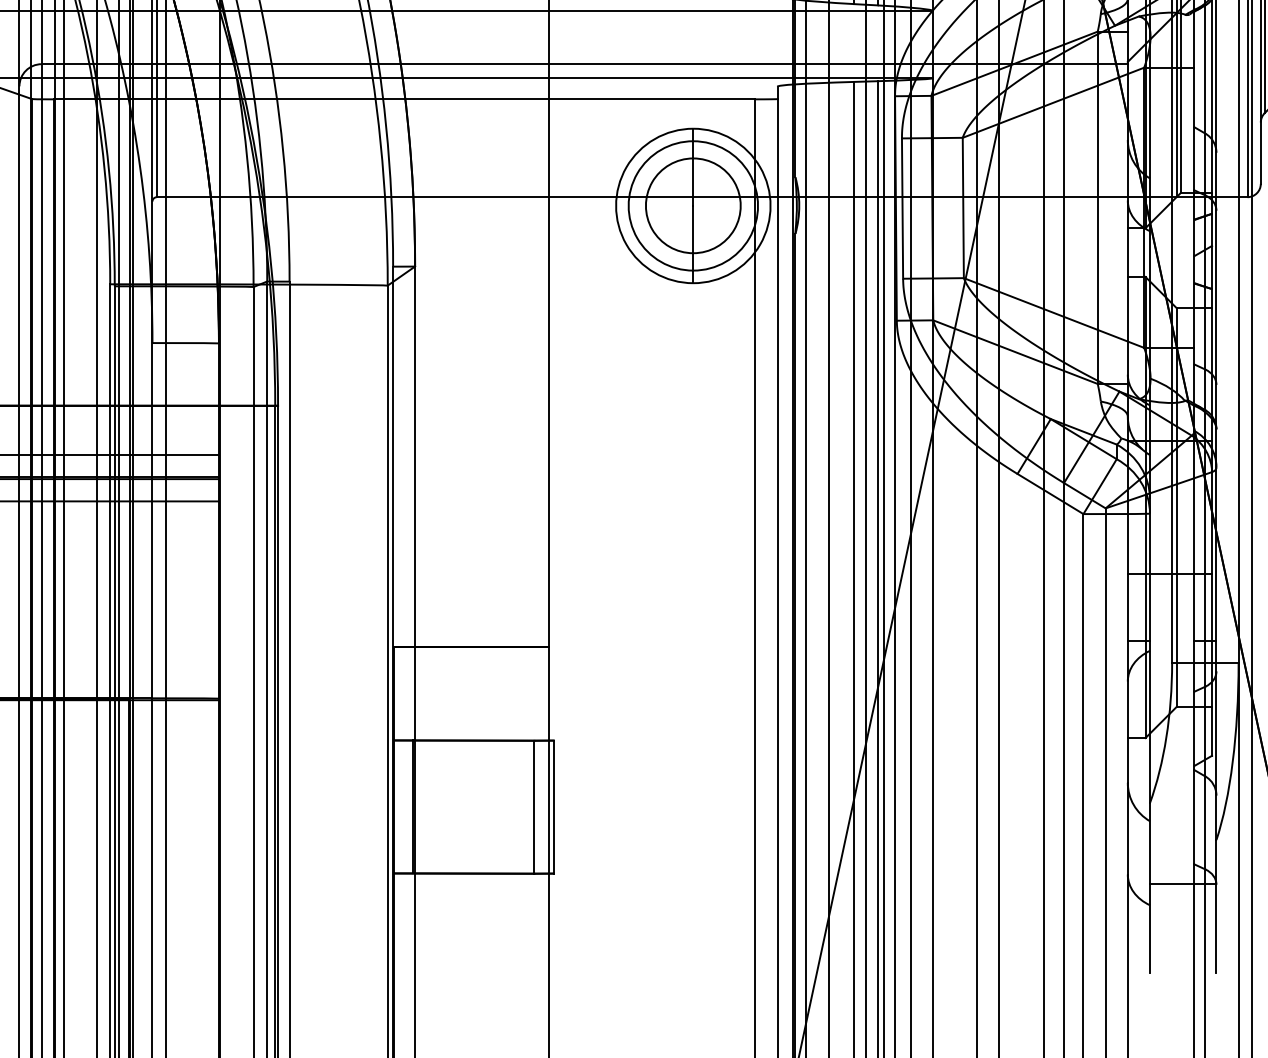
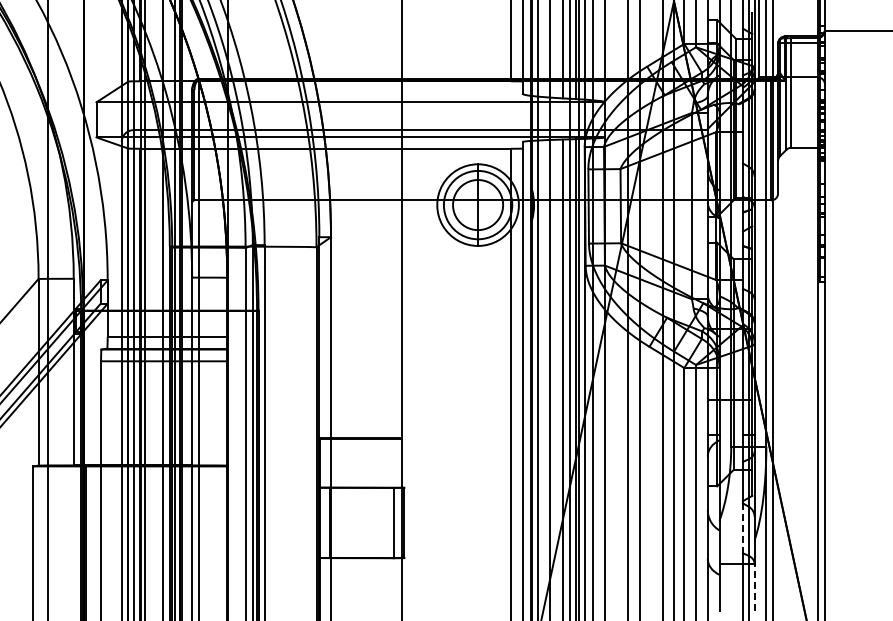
line: (1193, 817) -> (742, 528), solid -> dashed
line: (1216, 929) -> (754, 587), solid -> dashed

